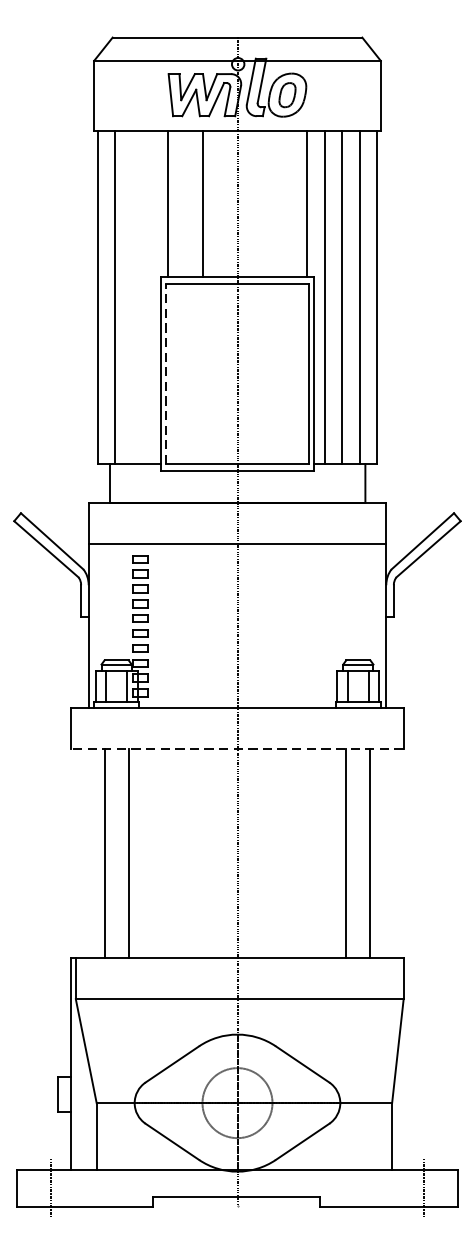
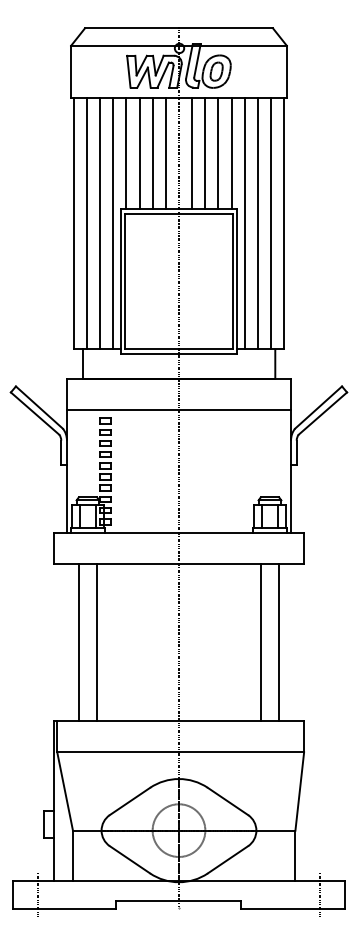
line: (185, 203) -> (139, 153), added
line: (219, 203) -> (165, 153), added
line: (255, 203) -> (192, 153), added
line: (272, 203) -> (205, 153), added
line: (289, 203) -> (218, 153), added
line: (133, 296) -> (100, 223), added
line: (150, 296) -> (113, 223), added
line: (166, 373) -> (125, 281), dashed -> solid
line: (236, 749) -> (178, 564), dashed -> solid

